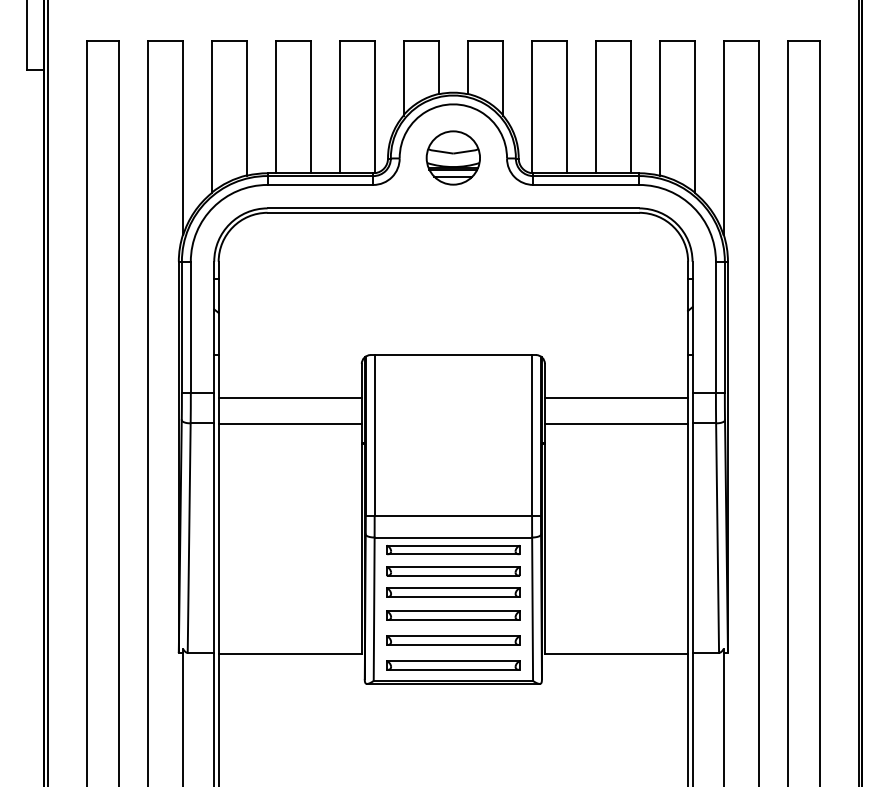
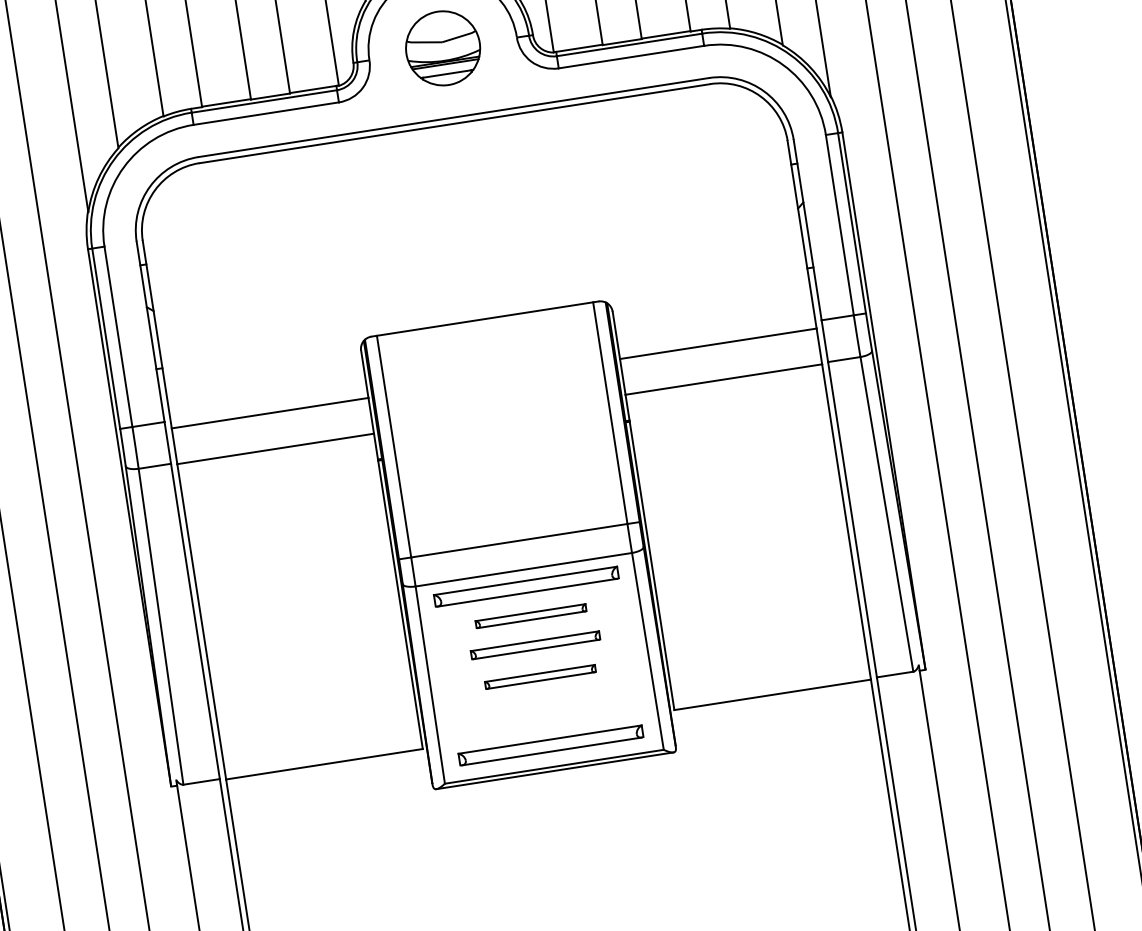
part: (453, 571) -> (531, 616), size x0.6
part: (453, 592) -> (535, 645), size x0.7
part: (453, 615) -> (540, 676), size x0.6
part: (453, 640) -> (545, 711), removed

